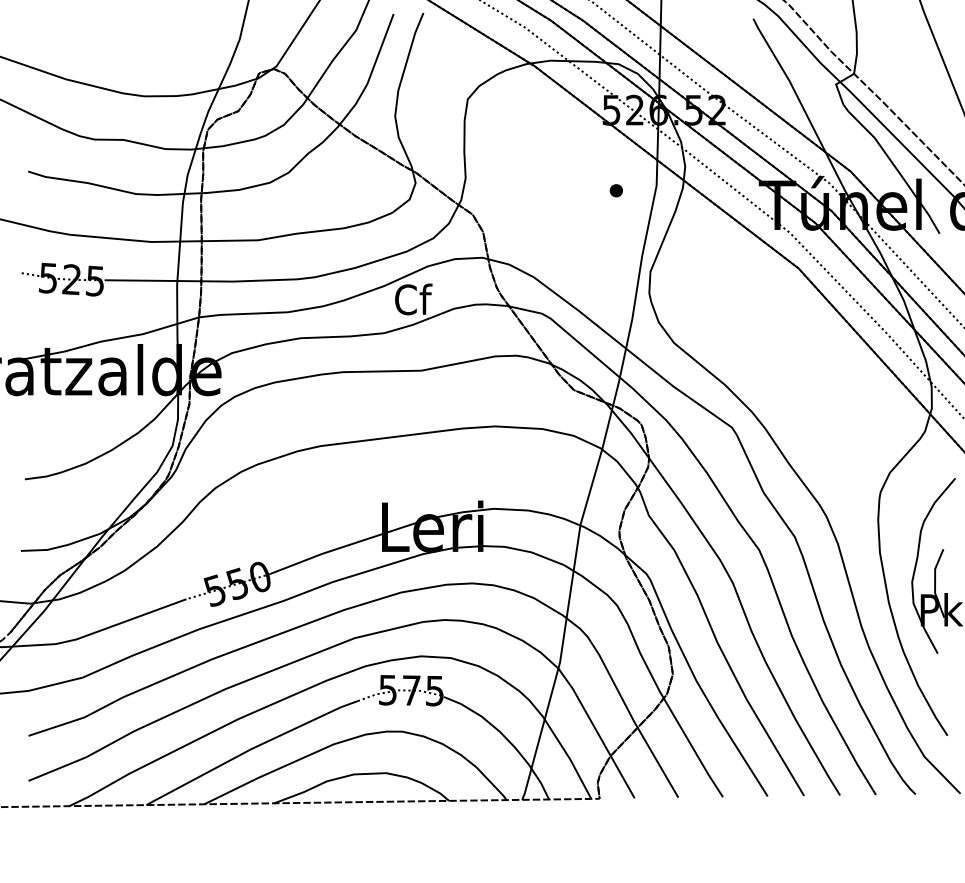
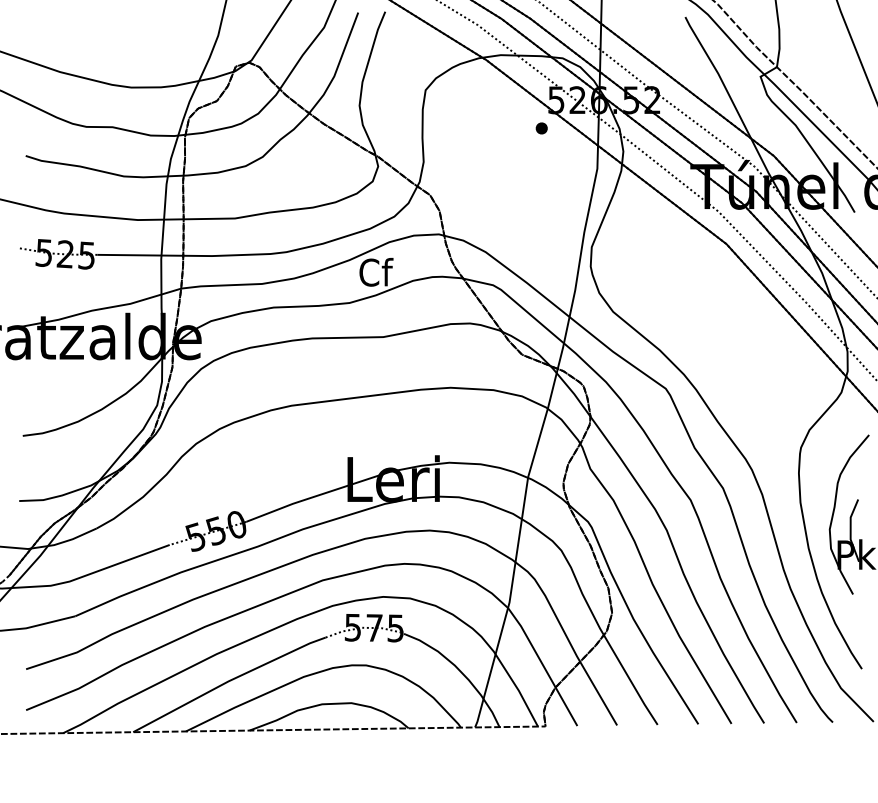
part: (616, 190) -> (541, 128), moved

